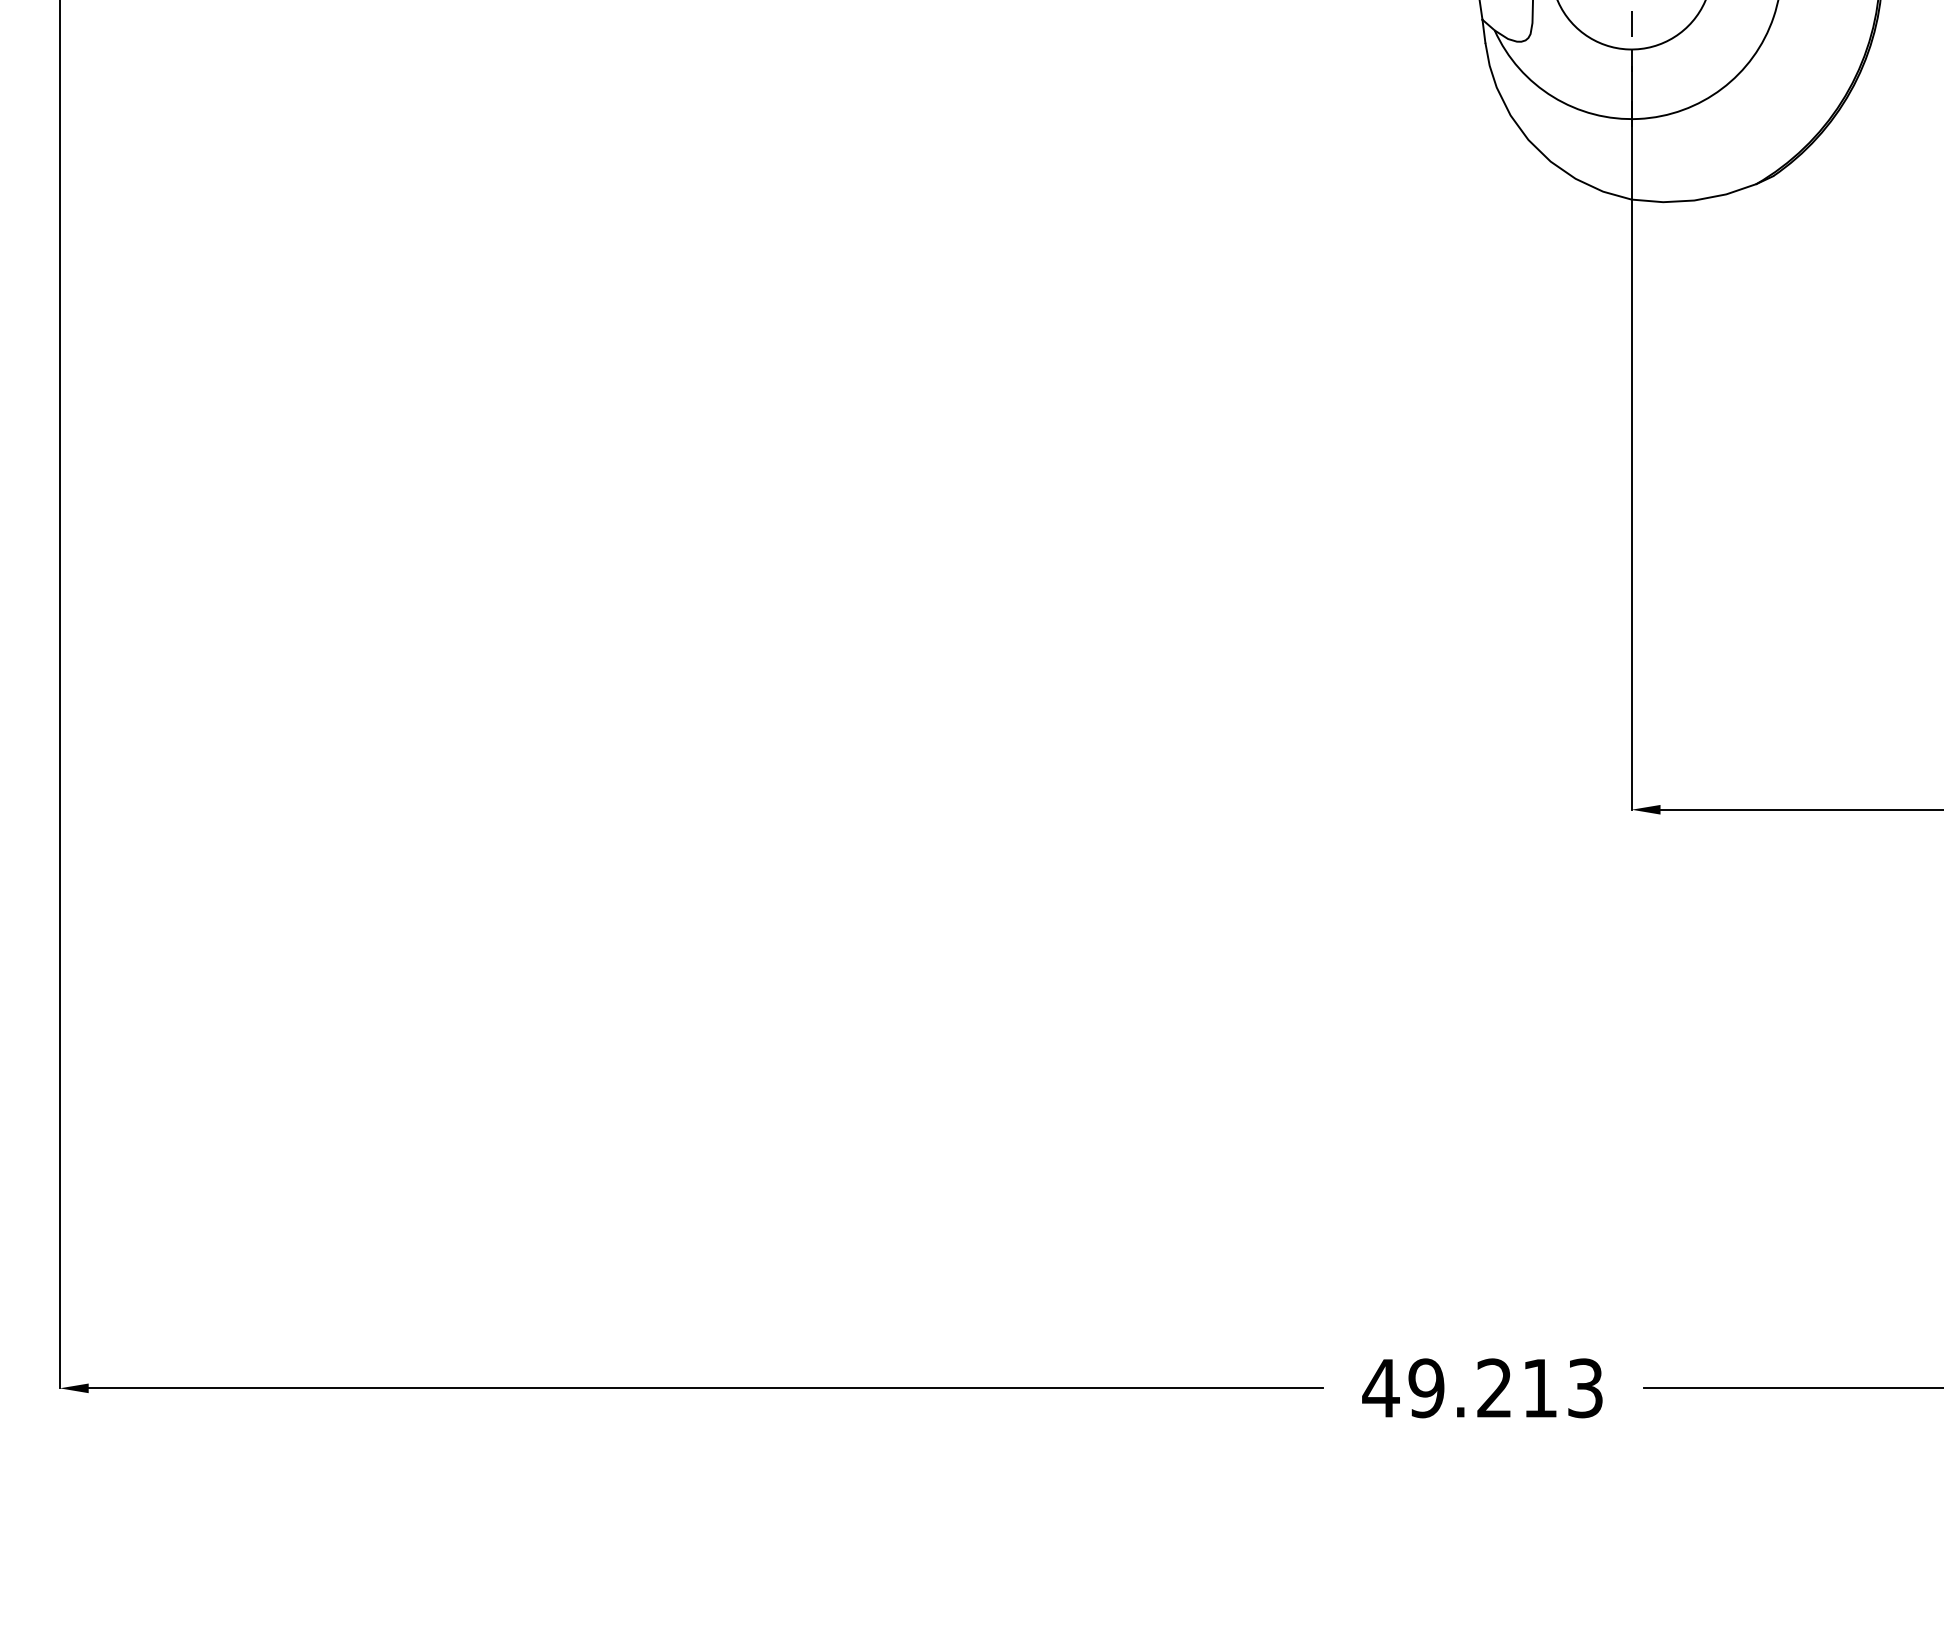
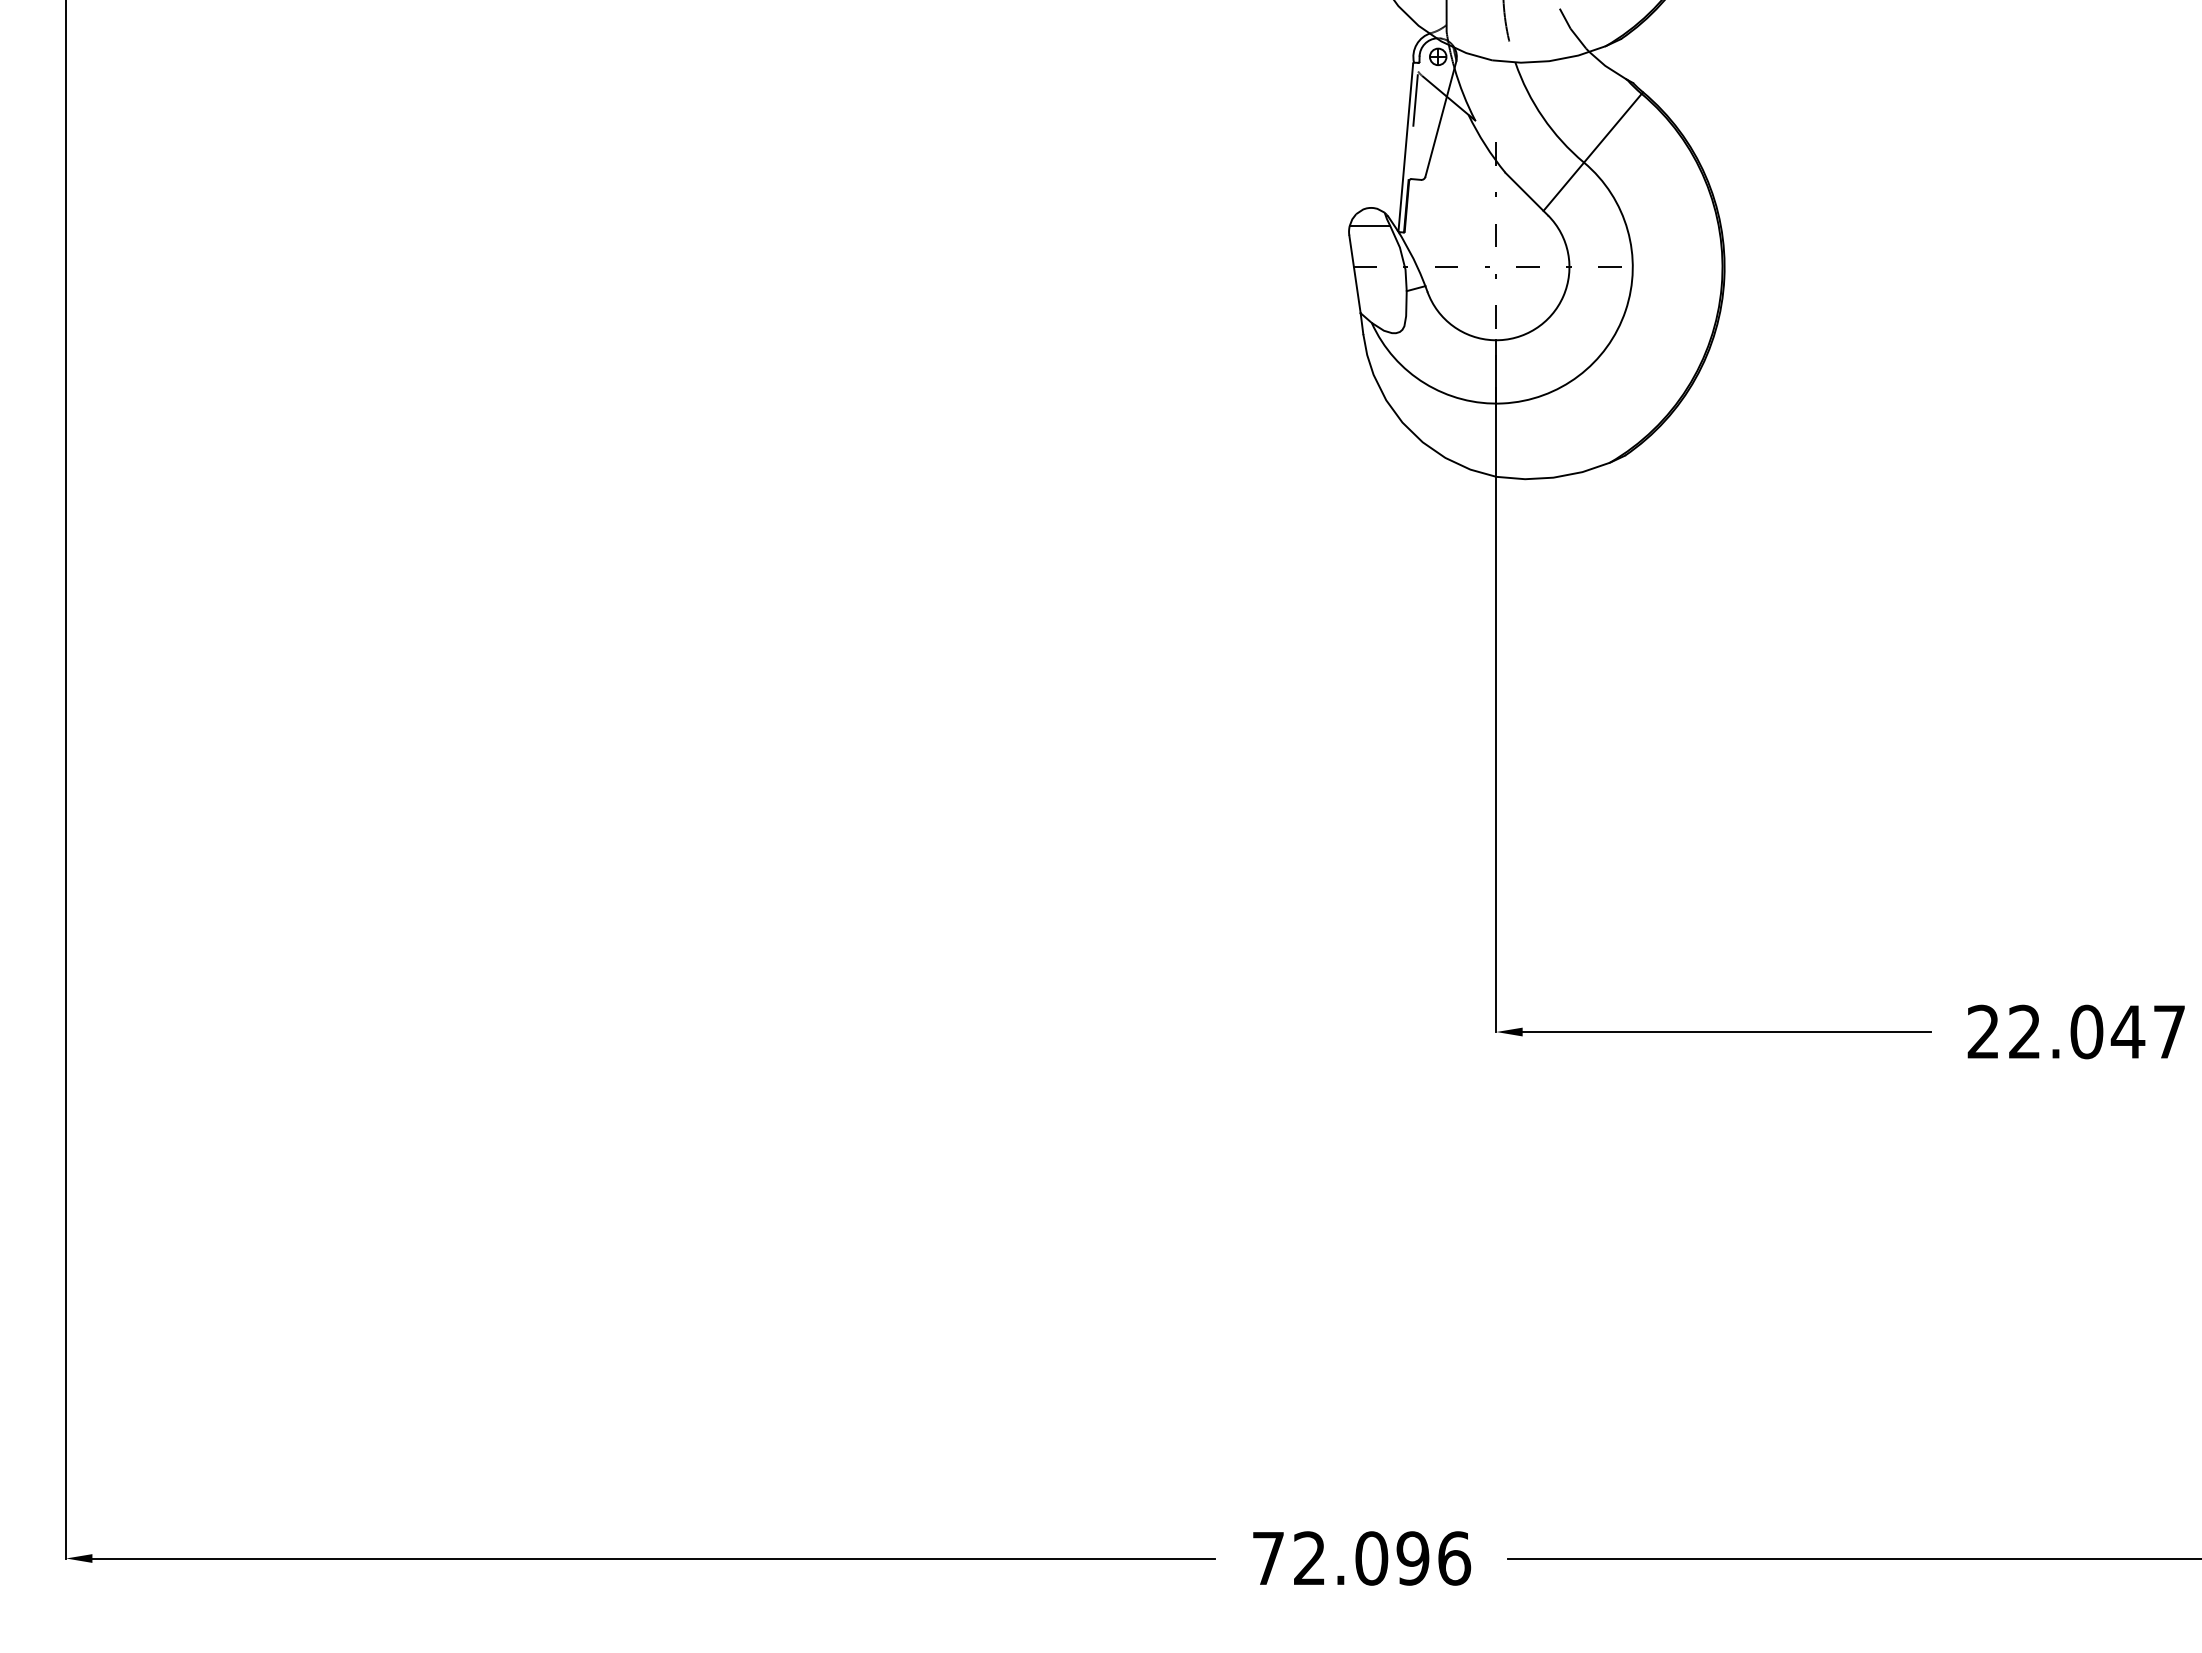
text: (1483, 1388) -> (1361, 1558), 49.213 -> 72.096

